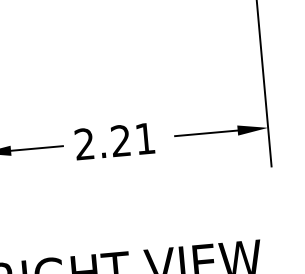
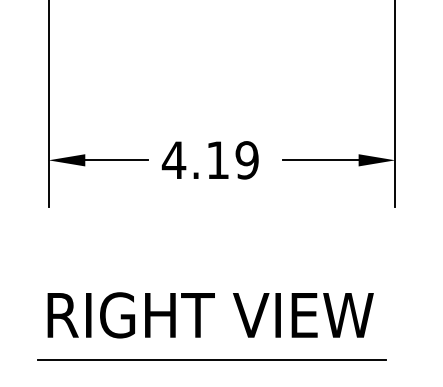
text: (114, 141) -> (209, 160), 2.21 -> 4.19

